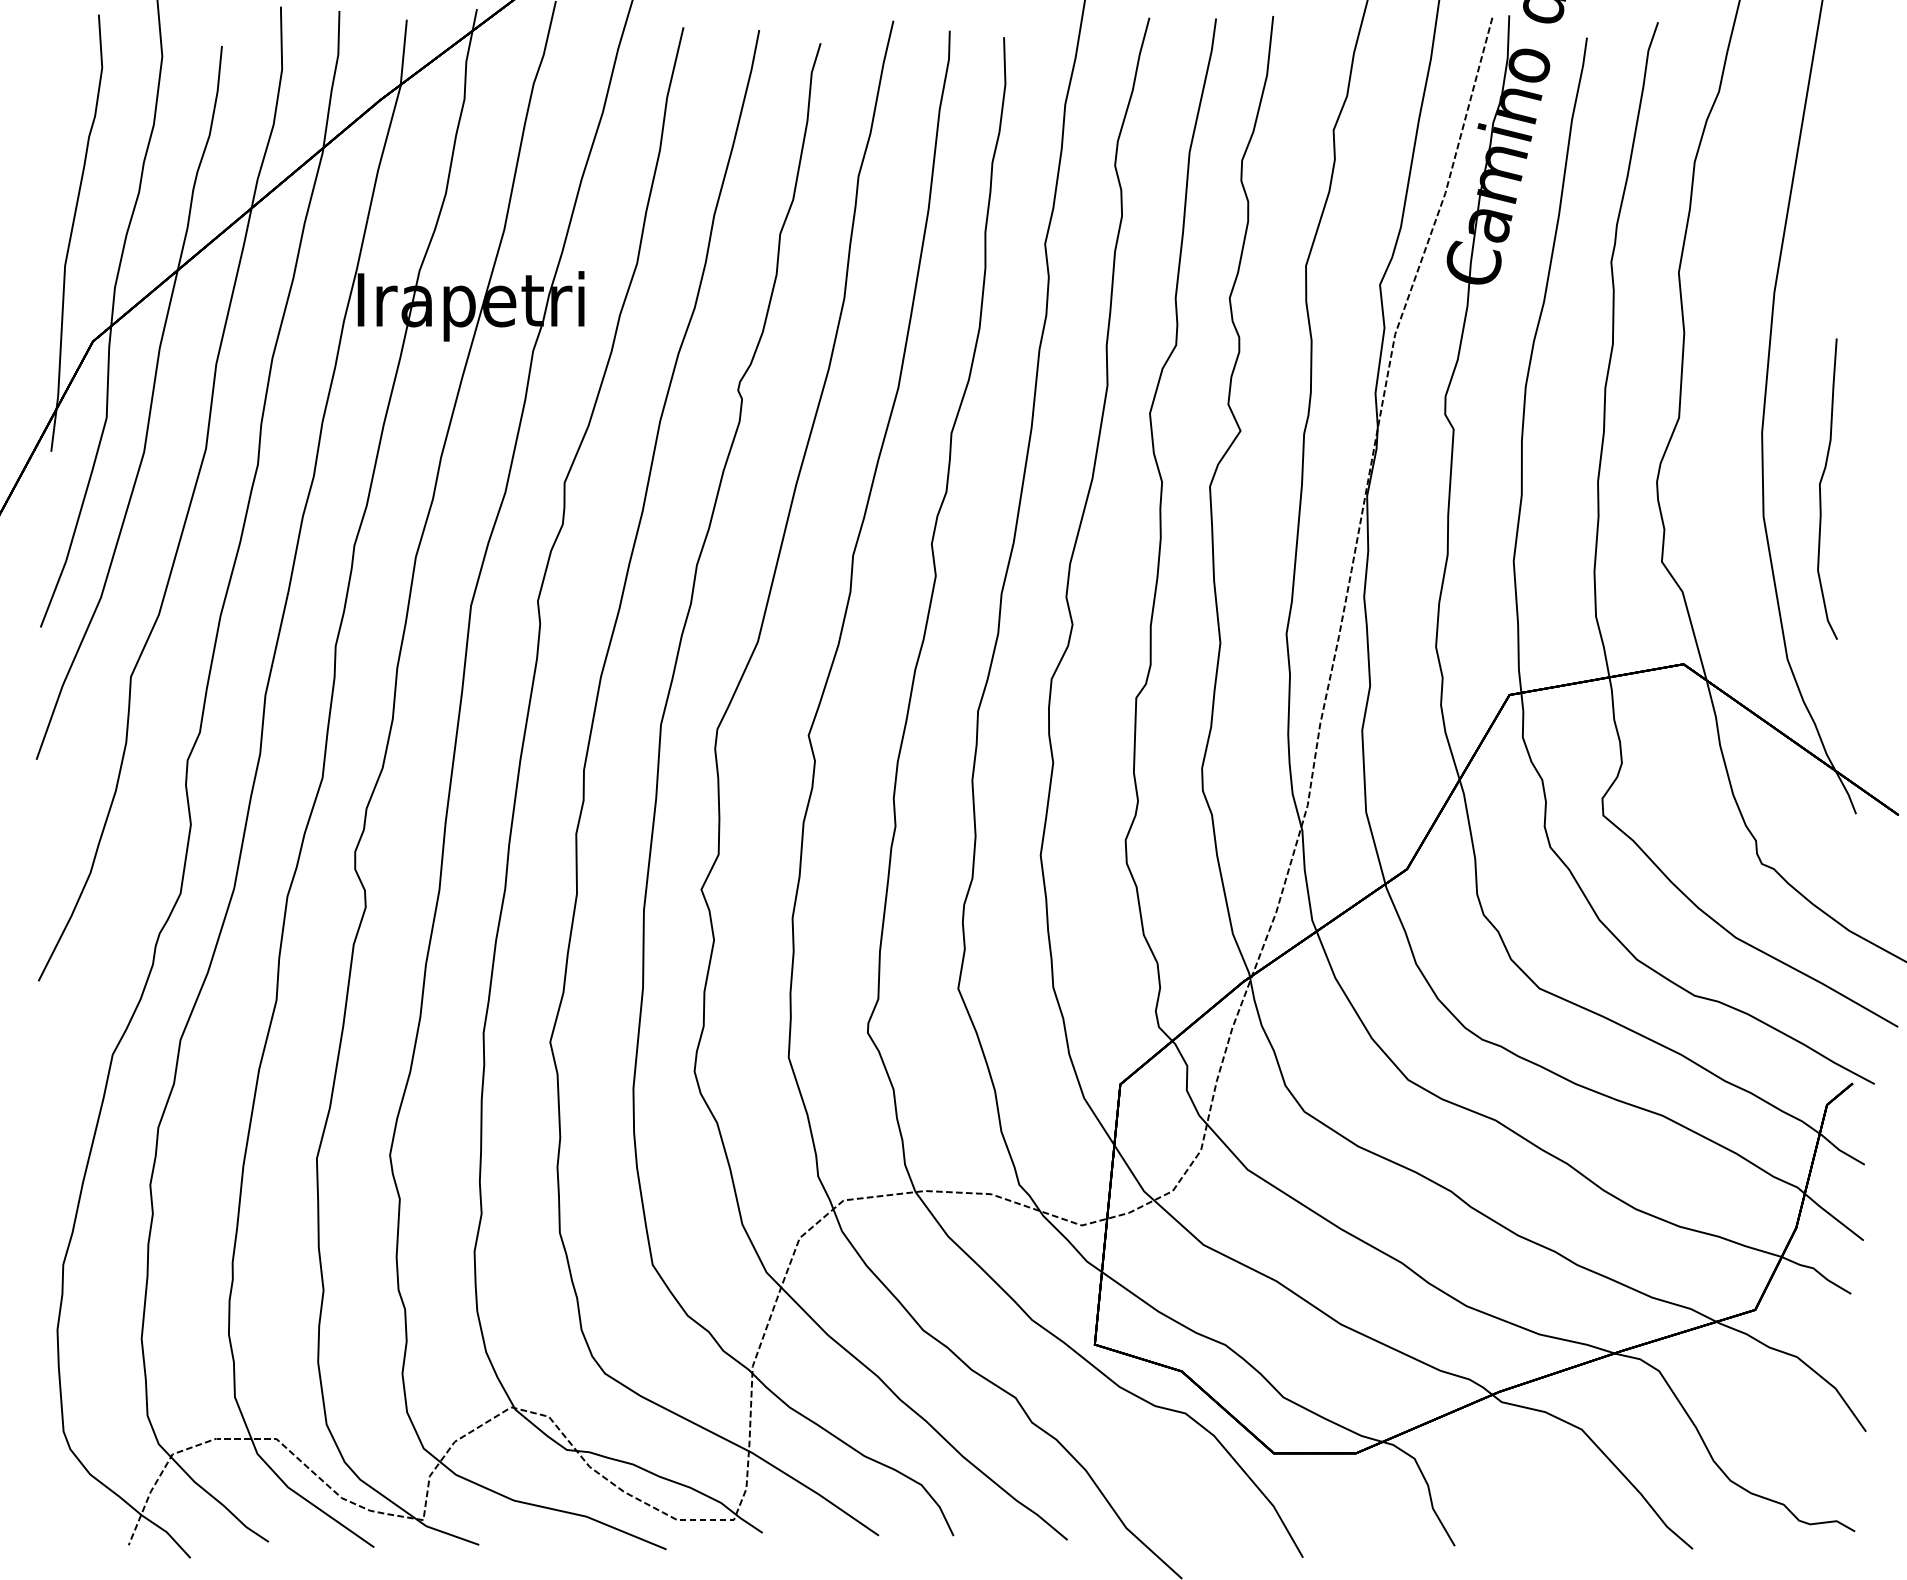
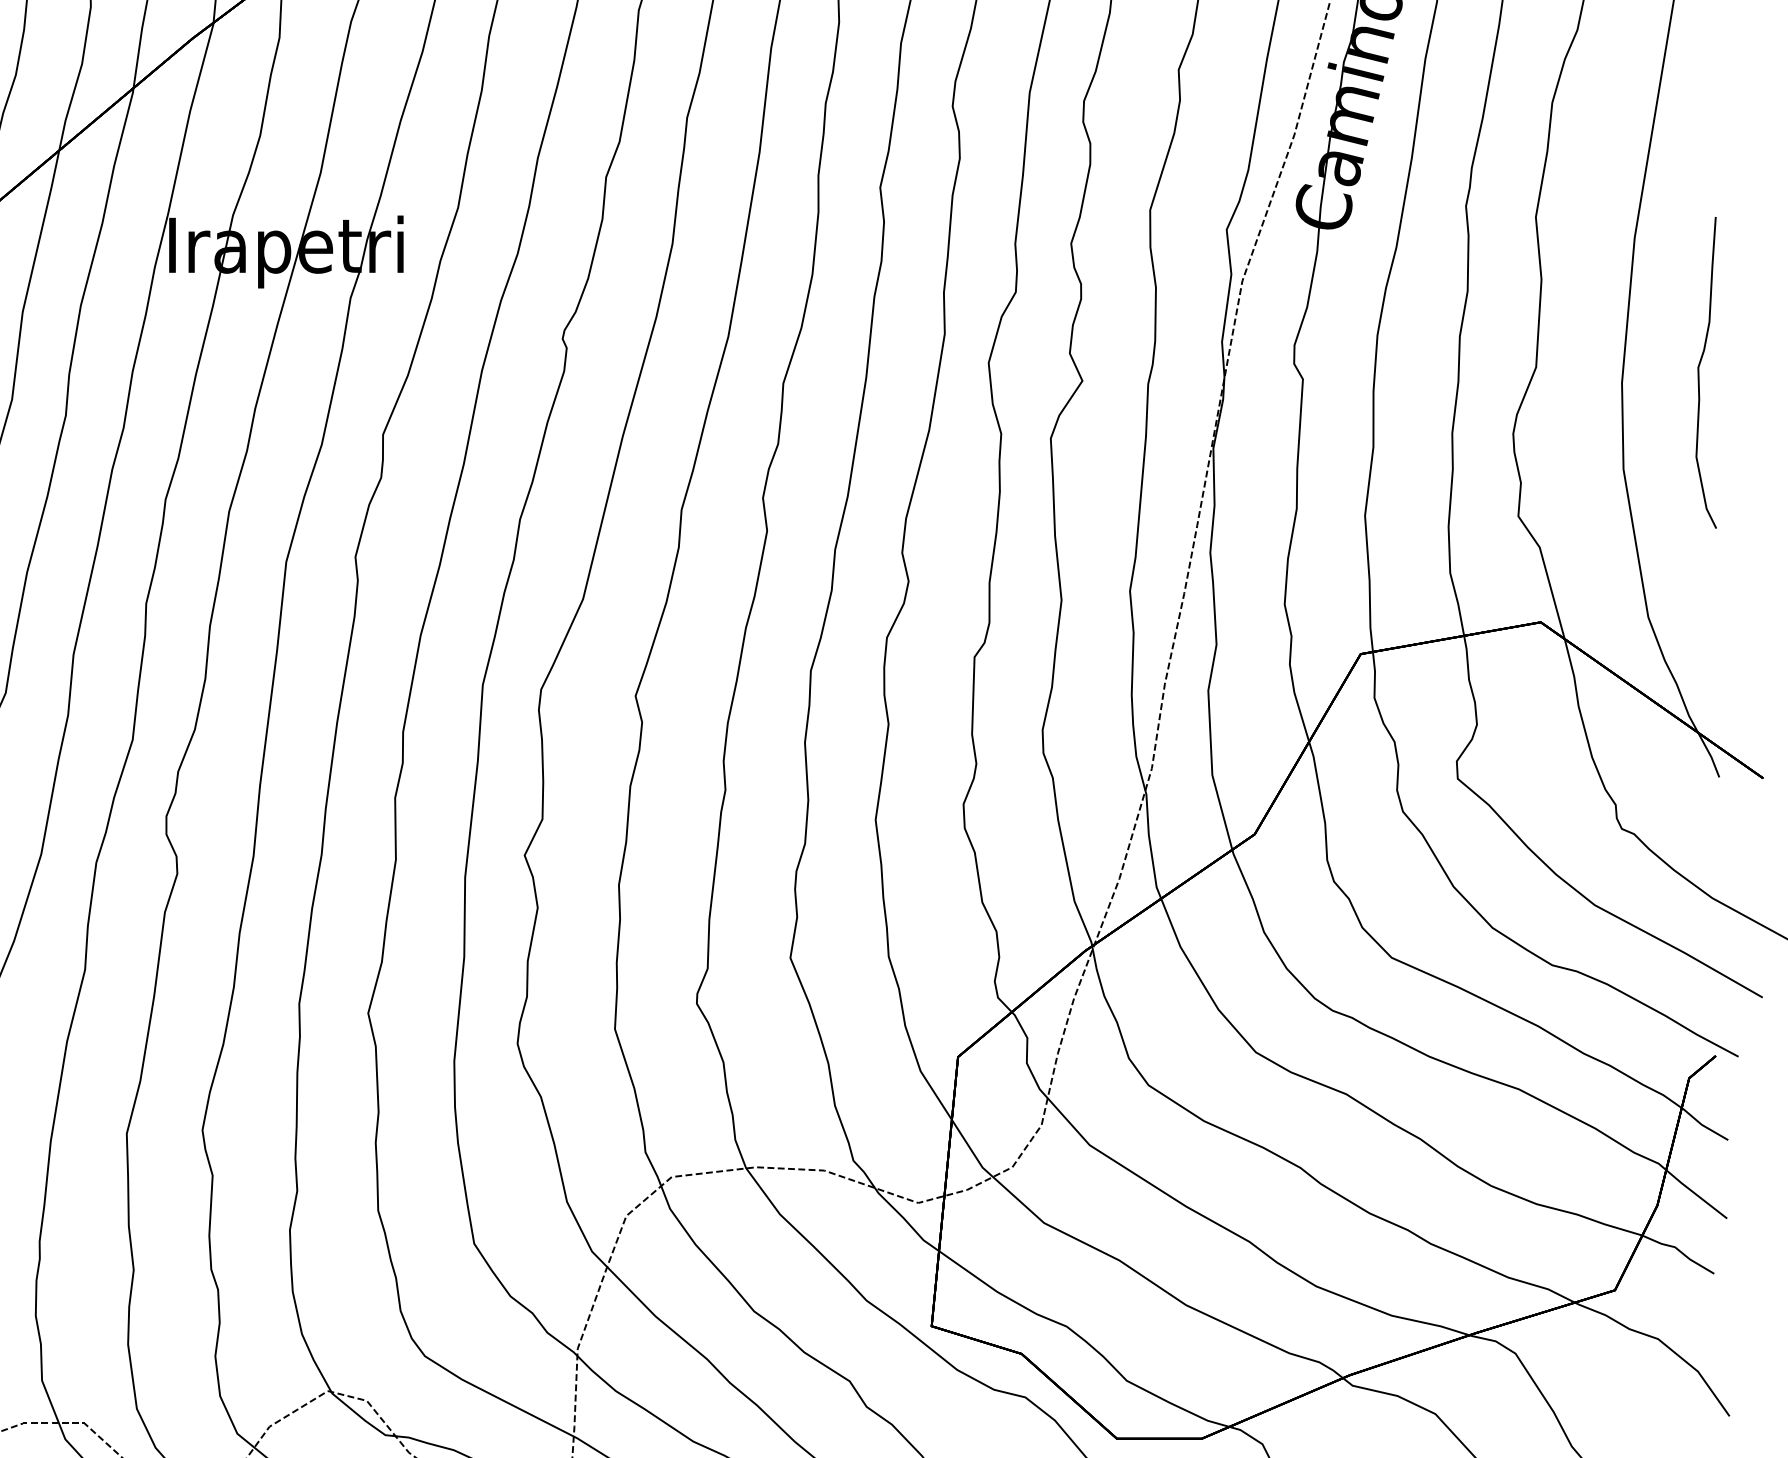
part: (1820, 488) -> (1699, 372), moved

